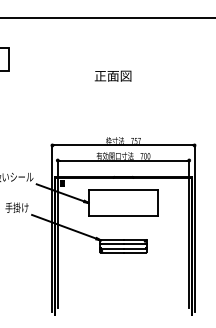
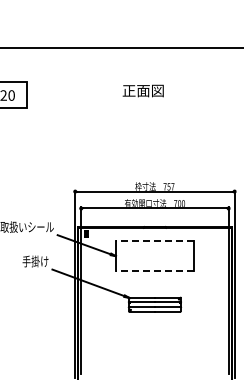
text: (112, 75) -> (142, 90), moved
line: (123, 189) -> (154, 241), solid -> dashed
line: (123, 215) -> (154, 270), solid -> dashed

